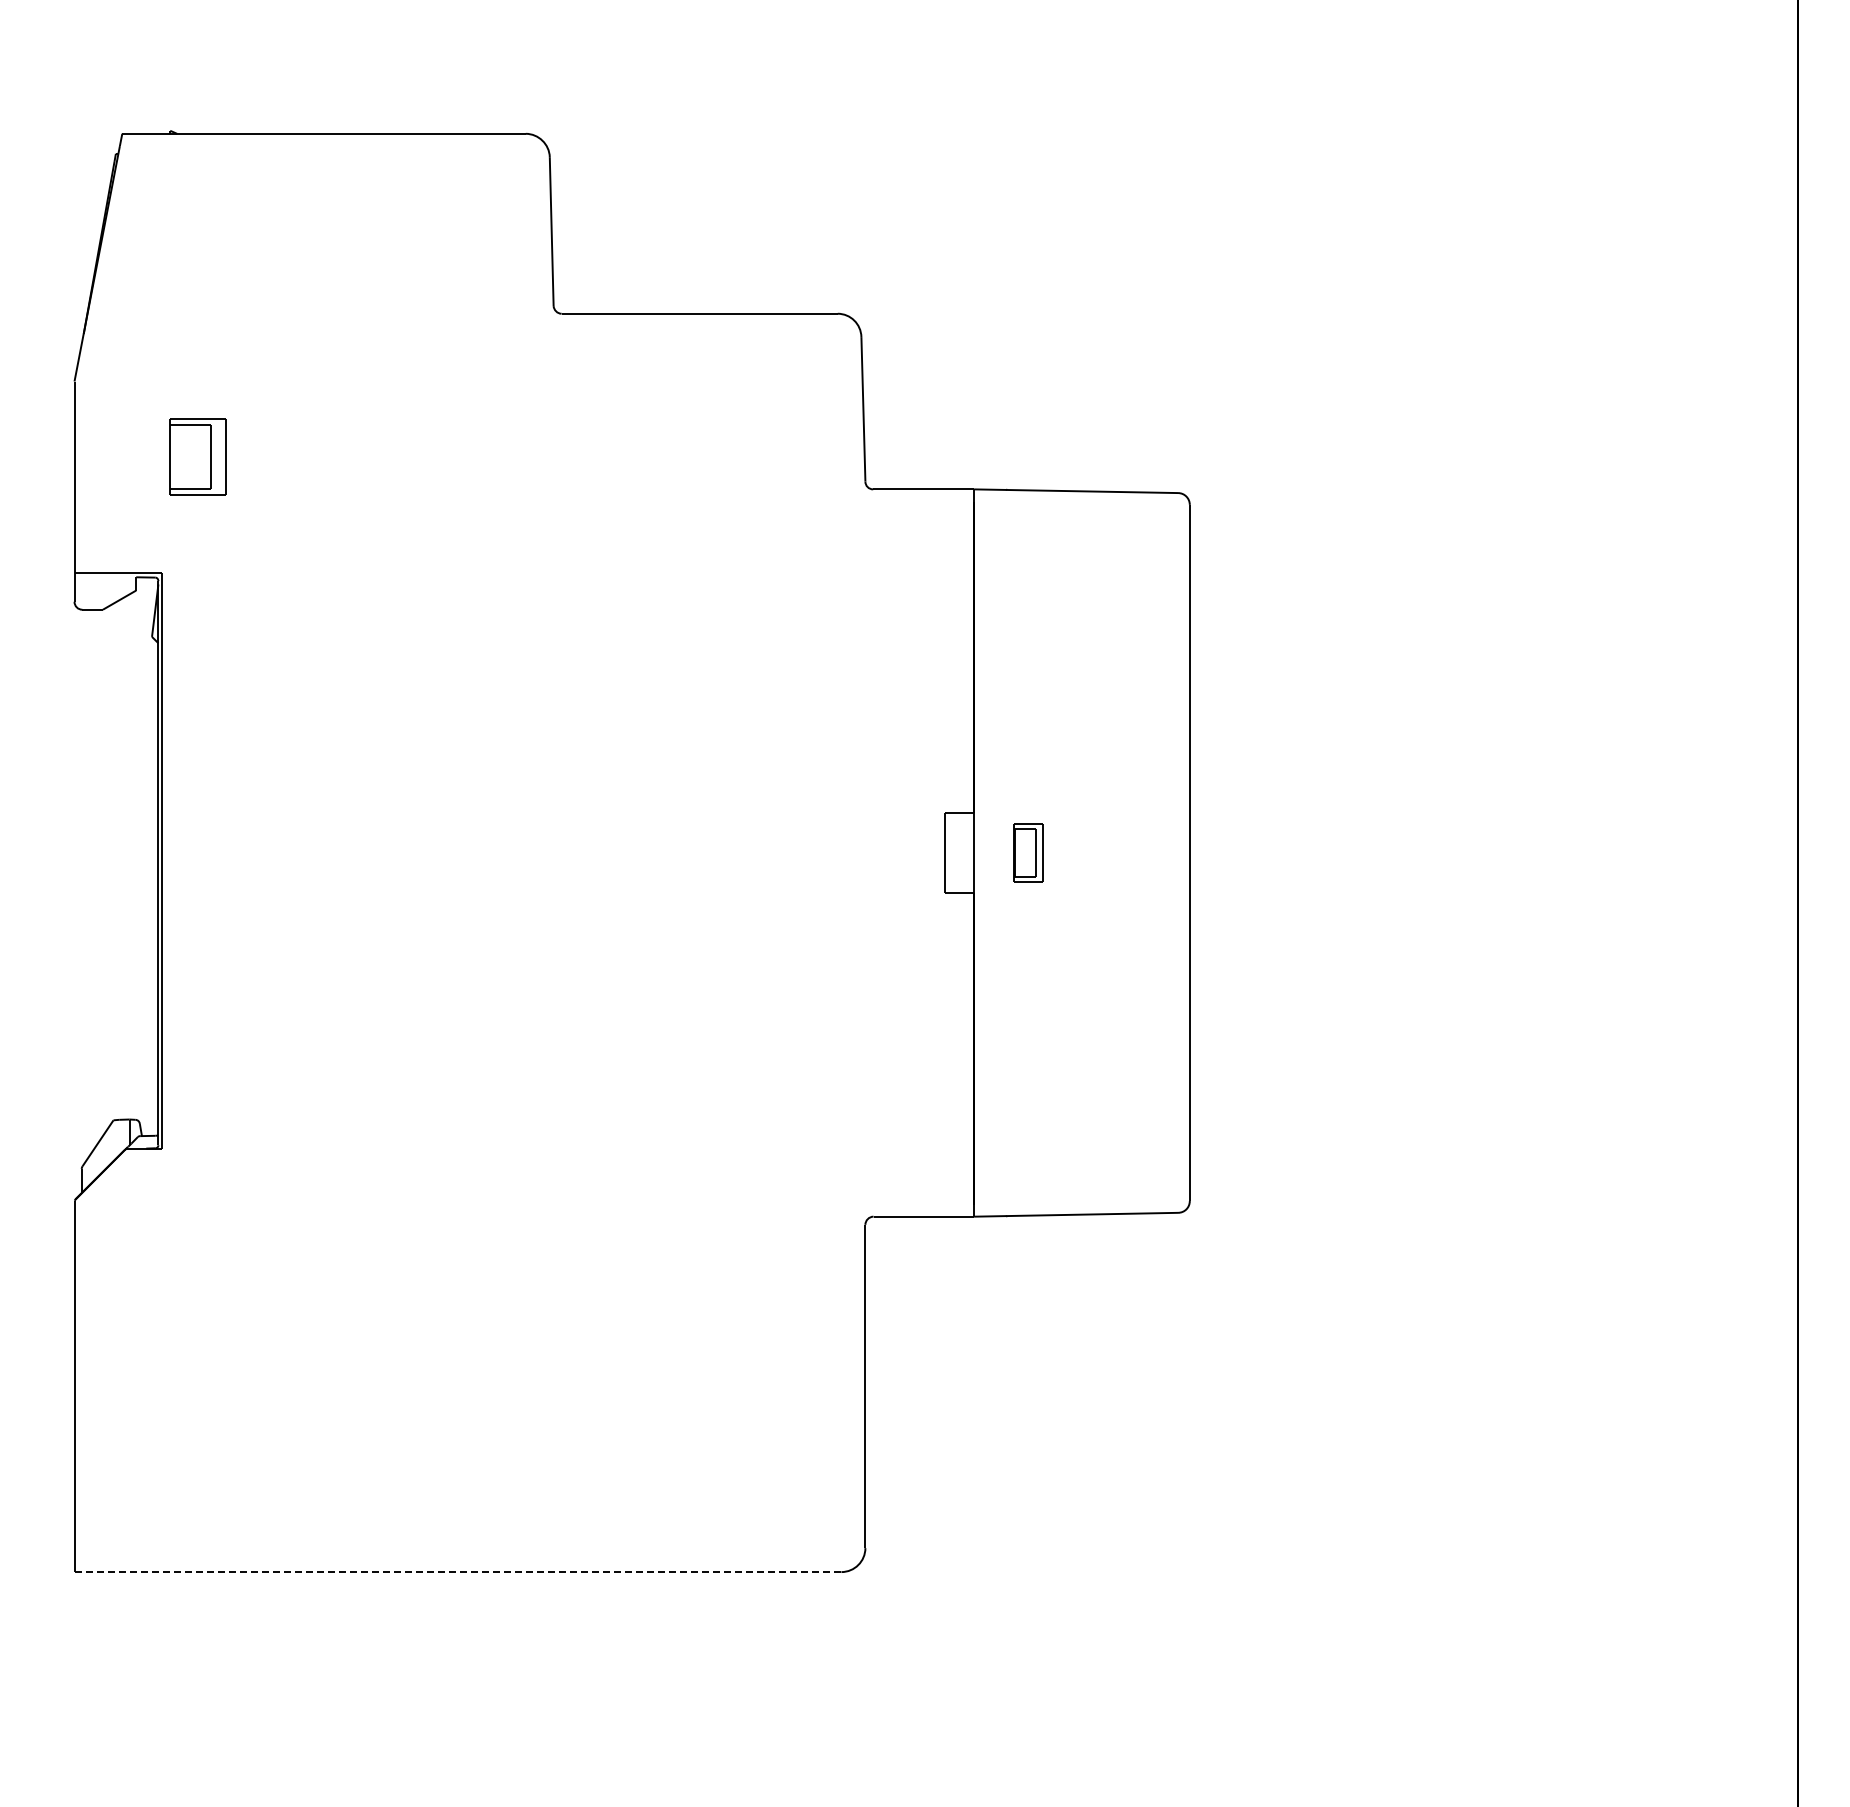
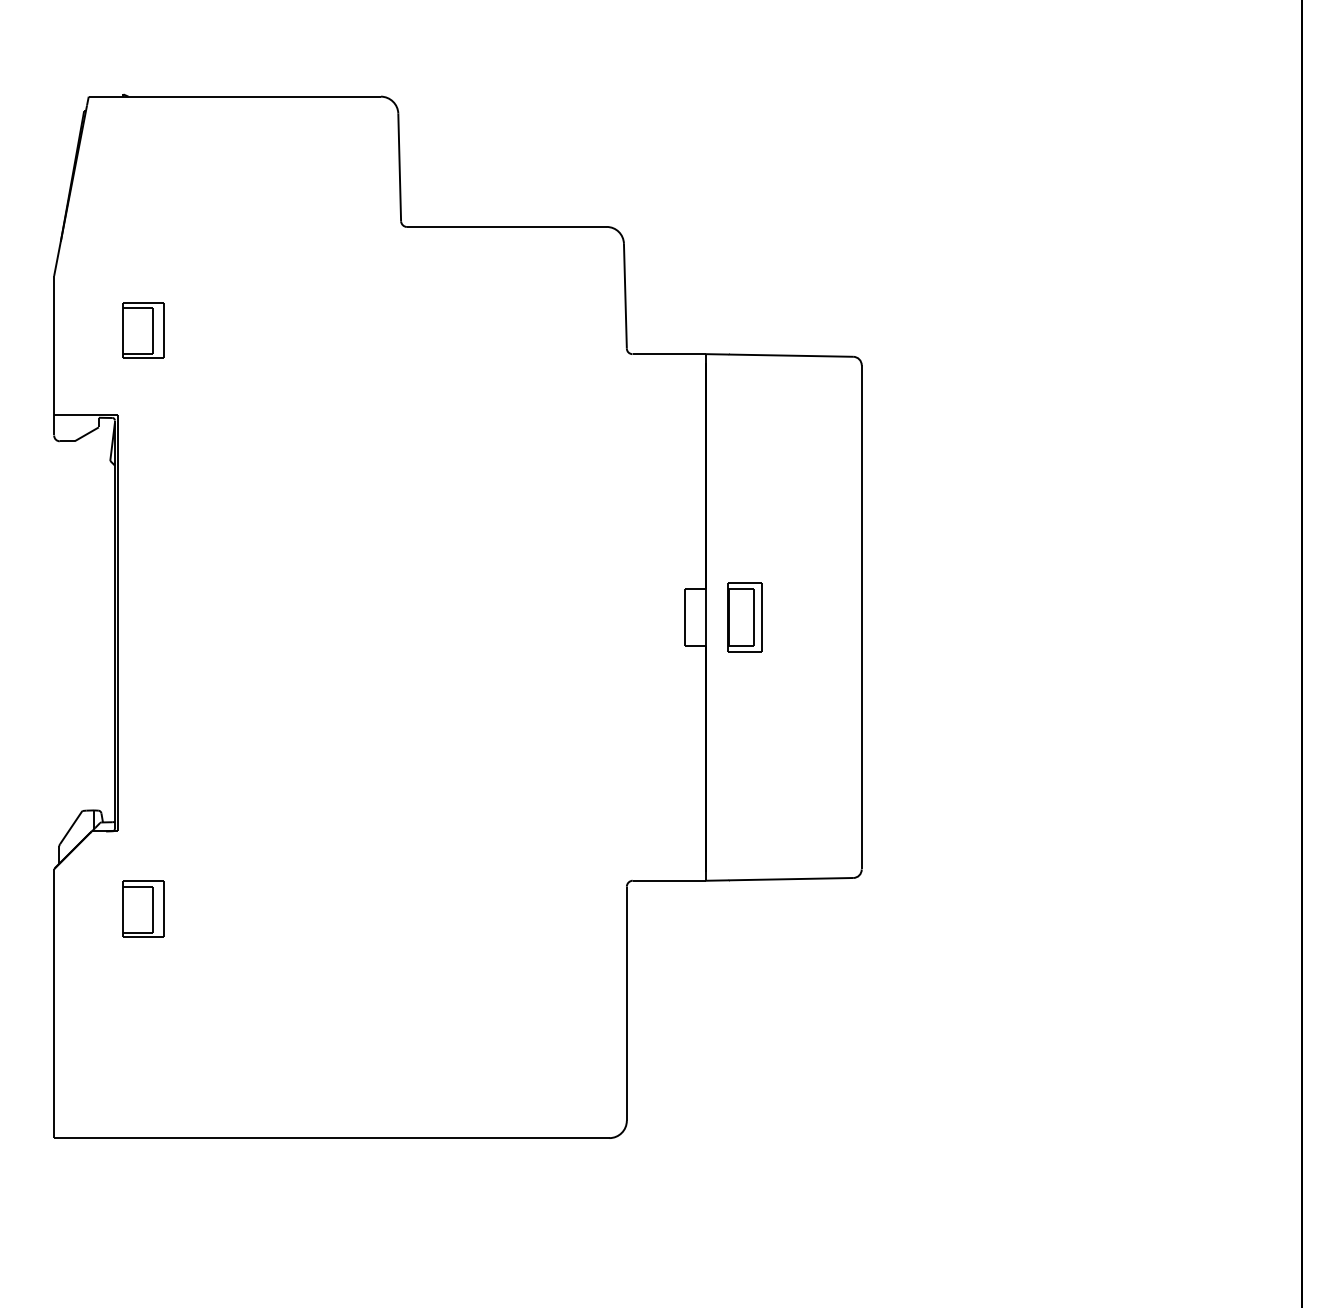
part: (1028, 852) -> (744, 617), size x1.67
part: (197, 1255) -> (143, 908), added
line: (458, 1572) -> (332, 1138), dashed -> solid

